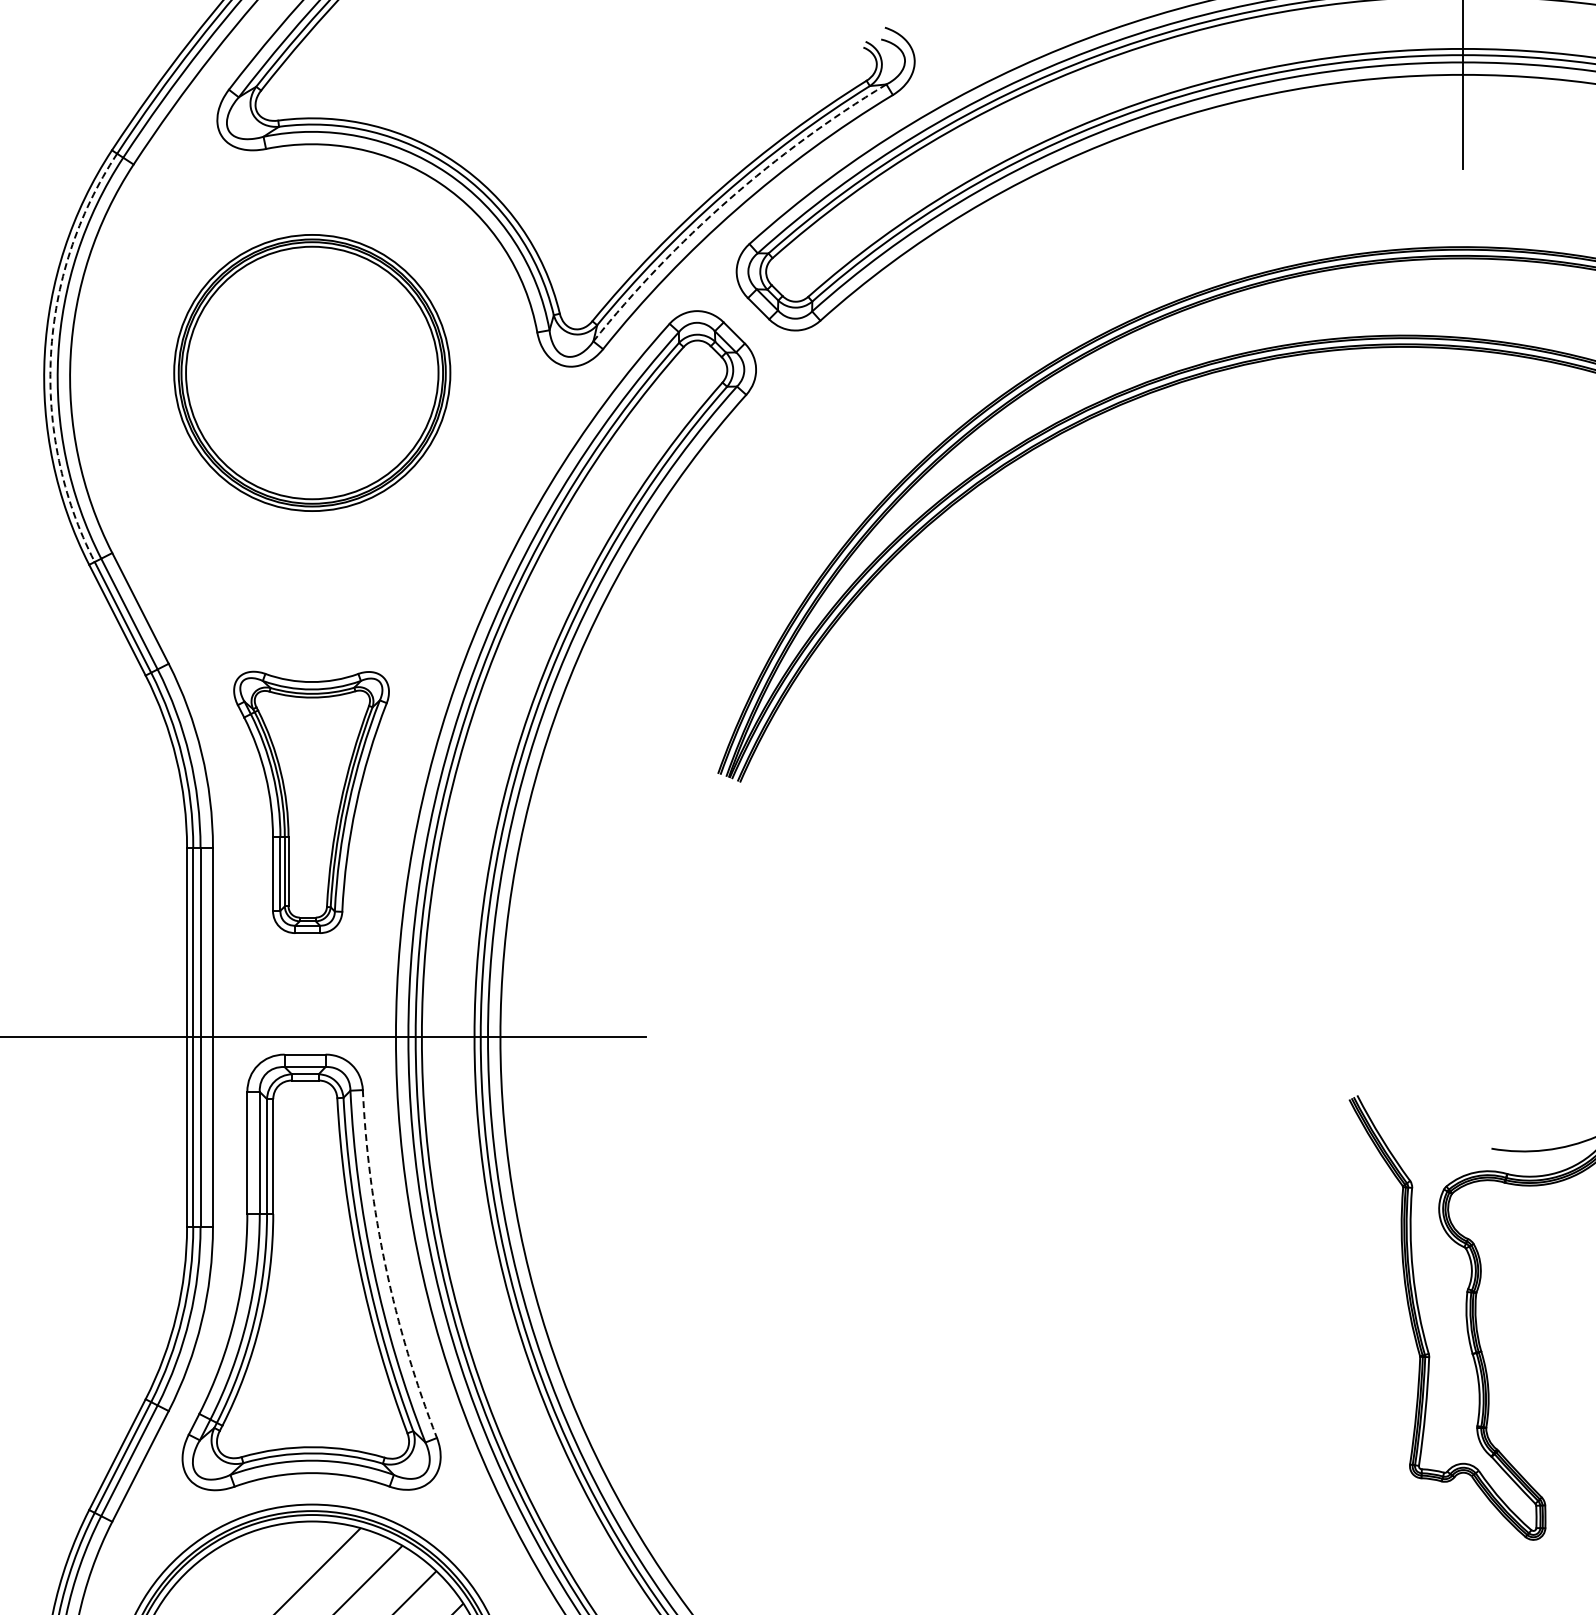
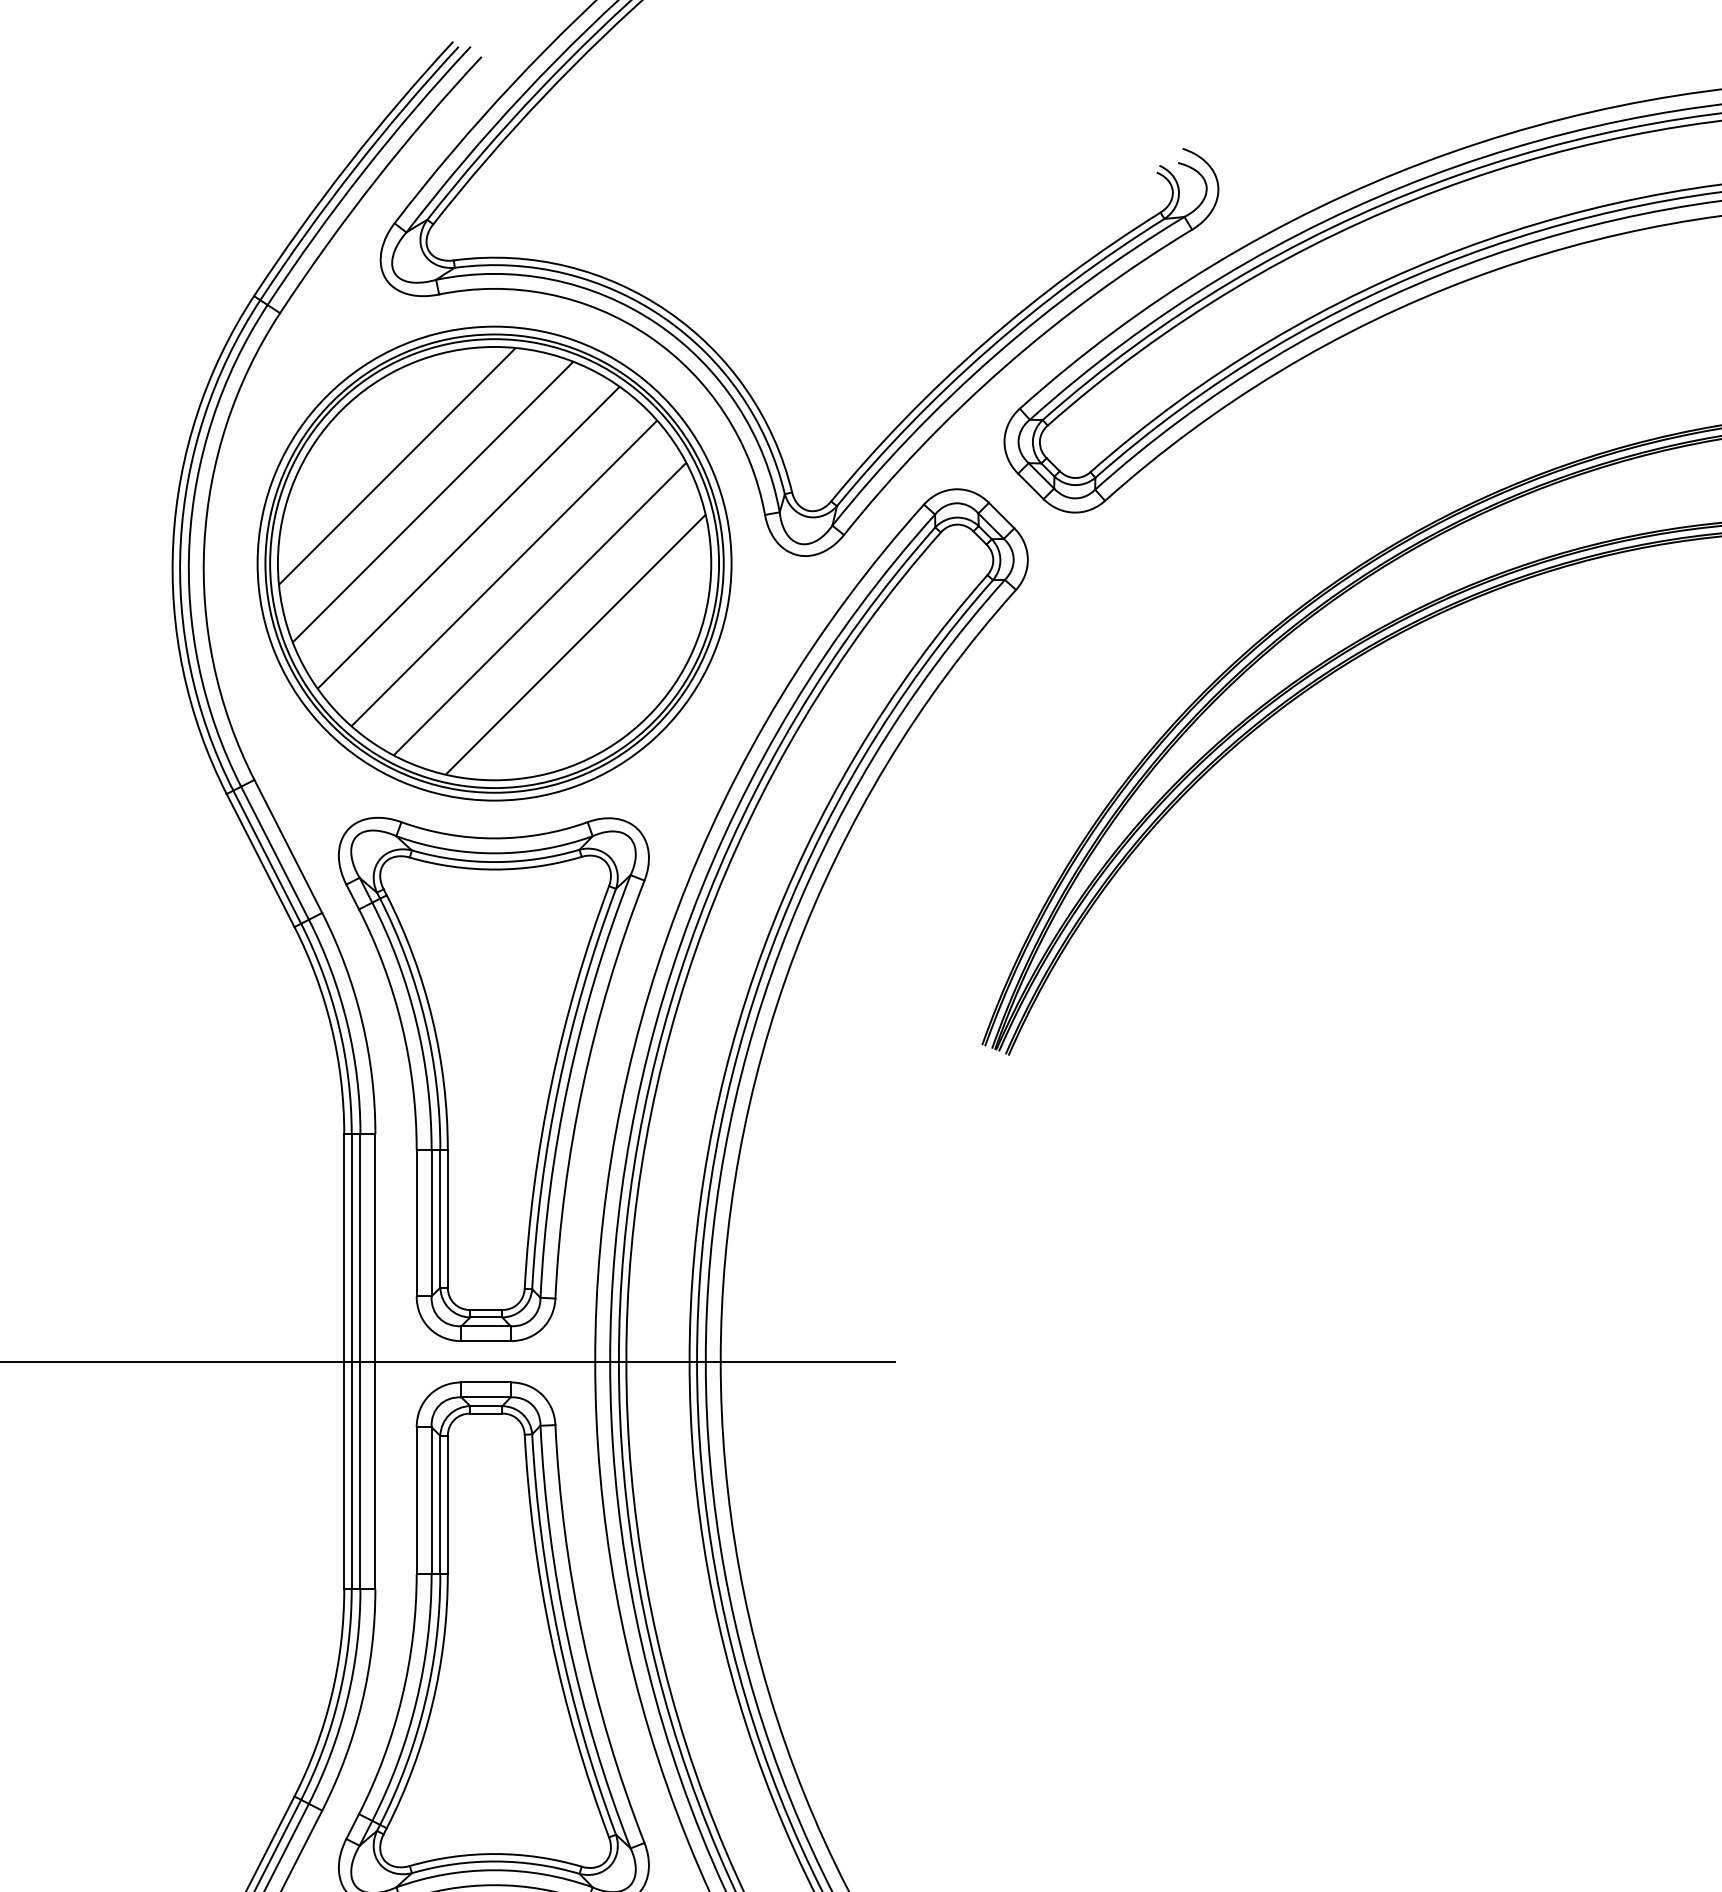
arc: (728, 200) -> (994, 356), dashed -> solid
arc: (51, 354) -> (181, 541), dashed -> solid
part: (312, 372) -> (494, 563), size x1.43
part: (311, 802) -> (493, 1079), size x1.67
arc: (385, 1267) -> (582, 1638), dashed -> solid

